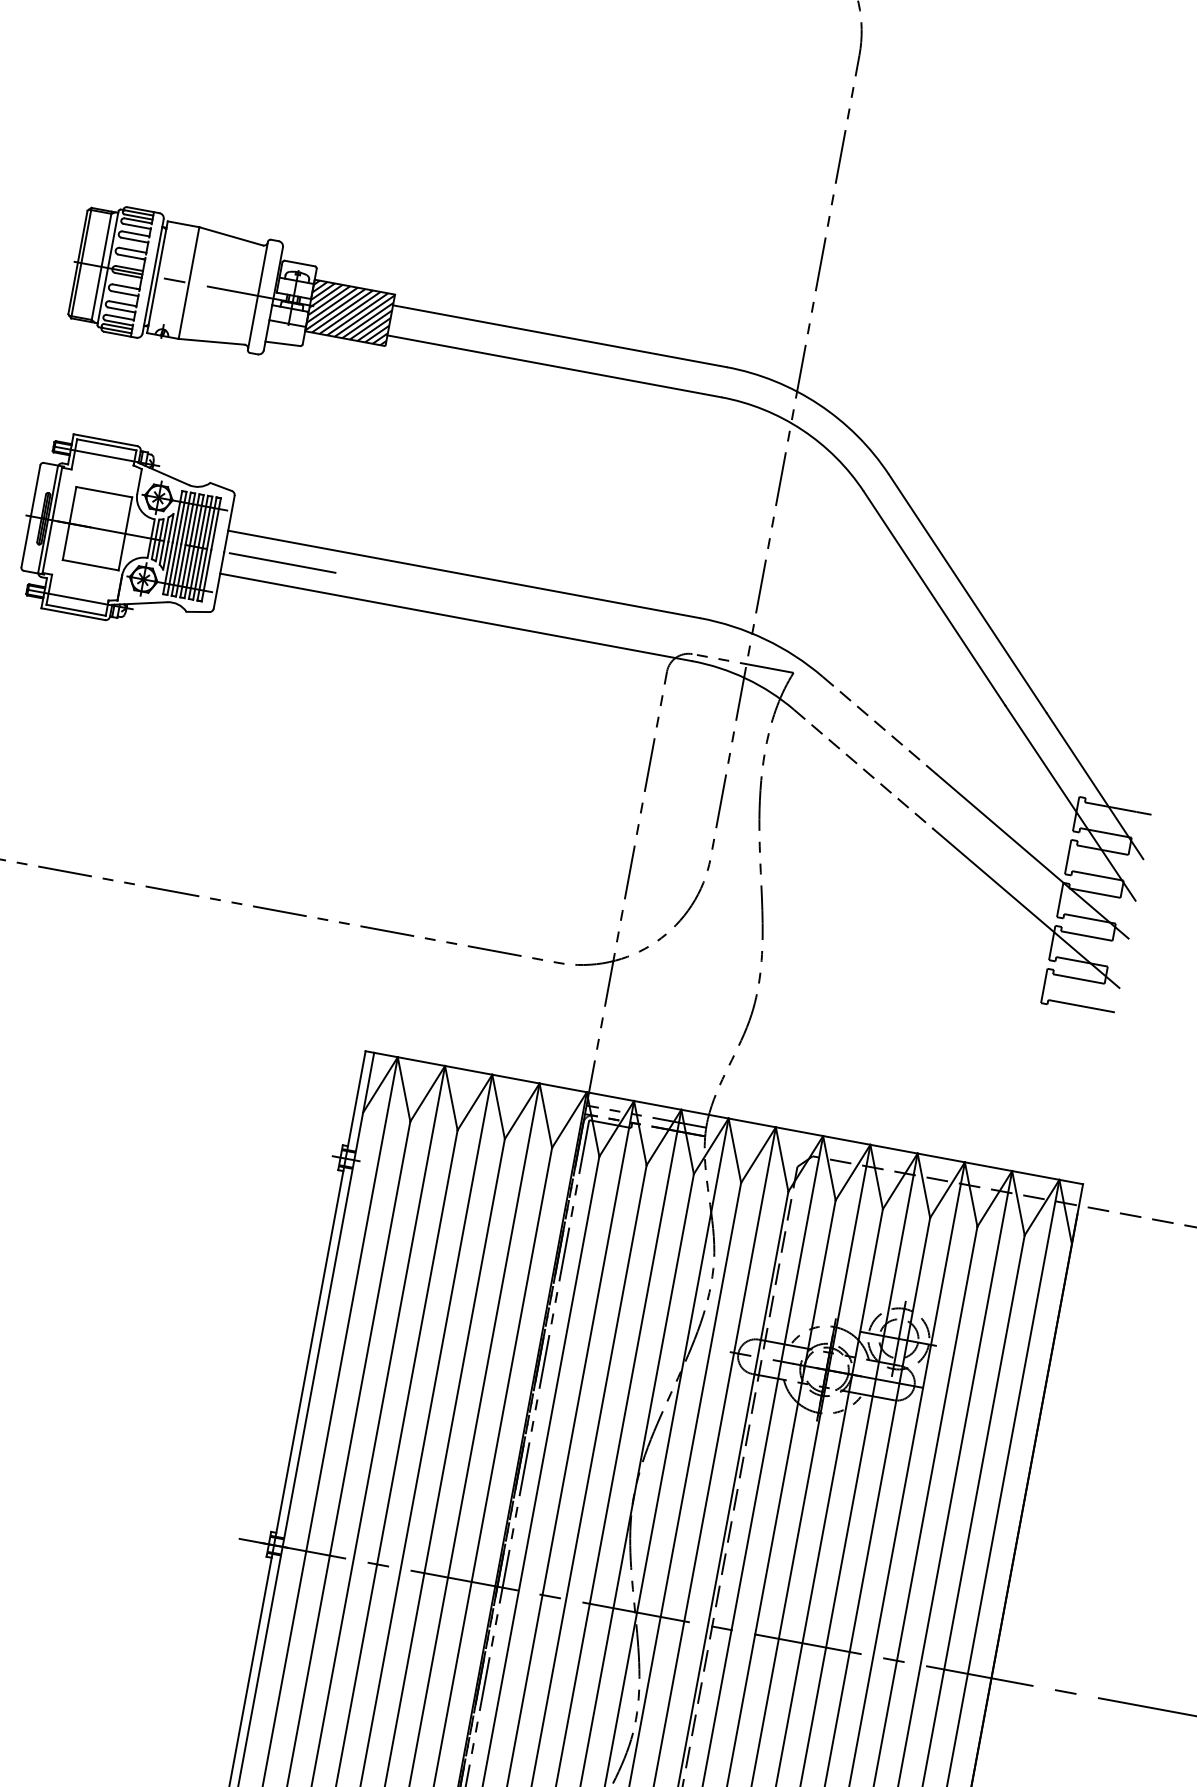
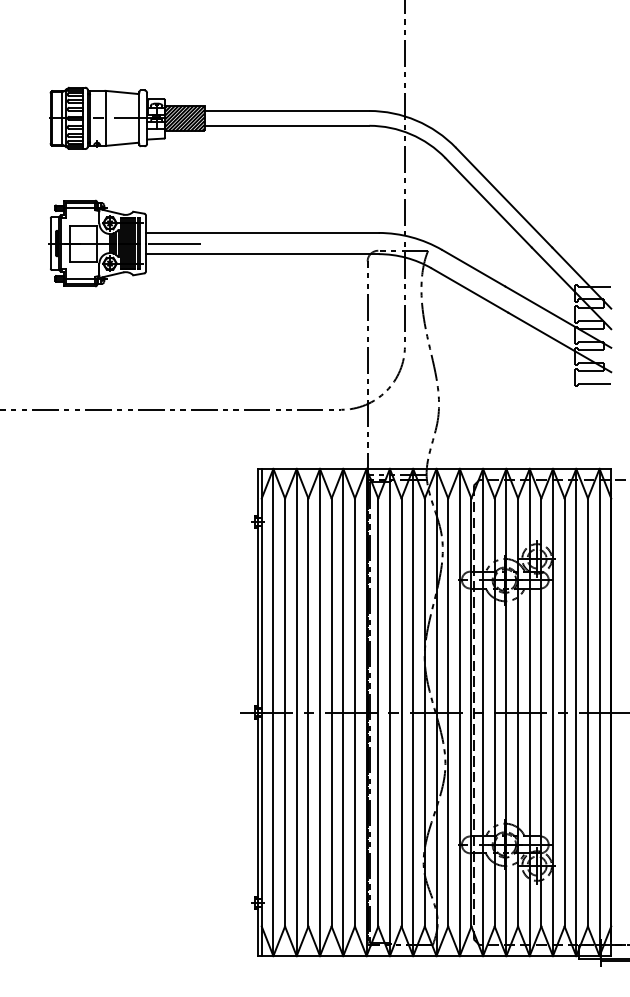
line: (881, 726) -> (474, 268), dashed -> solid
line: (864, 769) -> (470, 290), dashed -> solid

